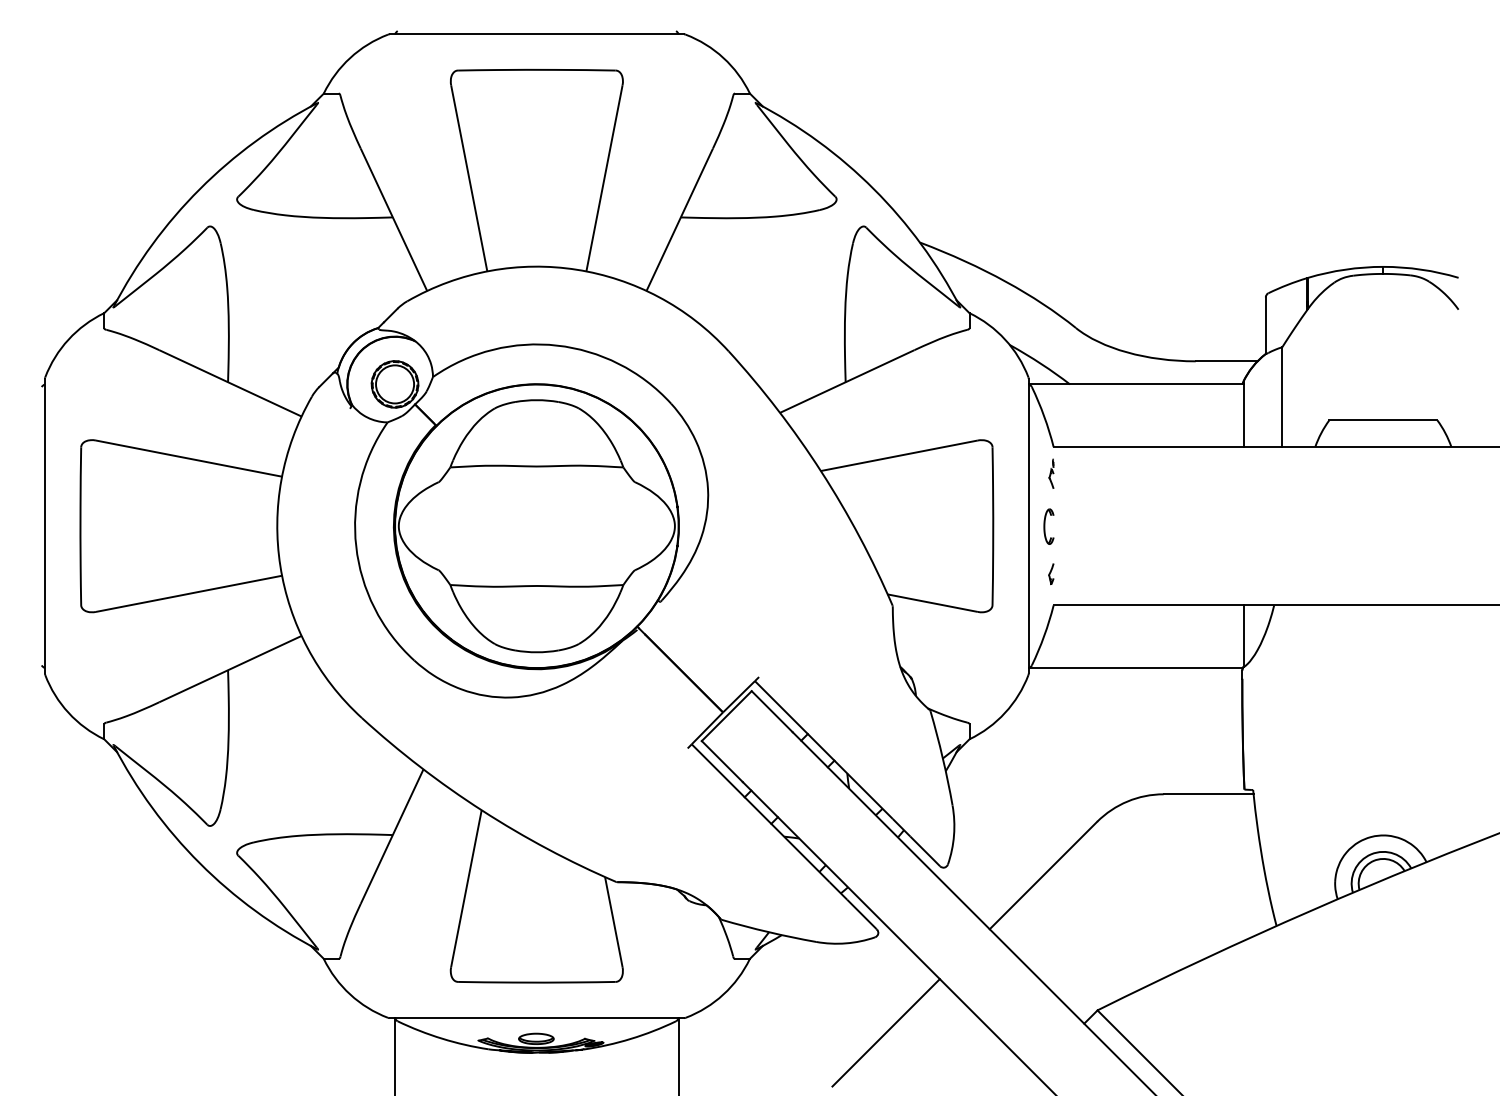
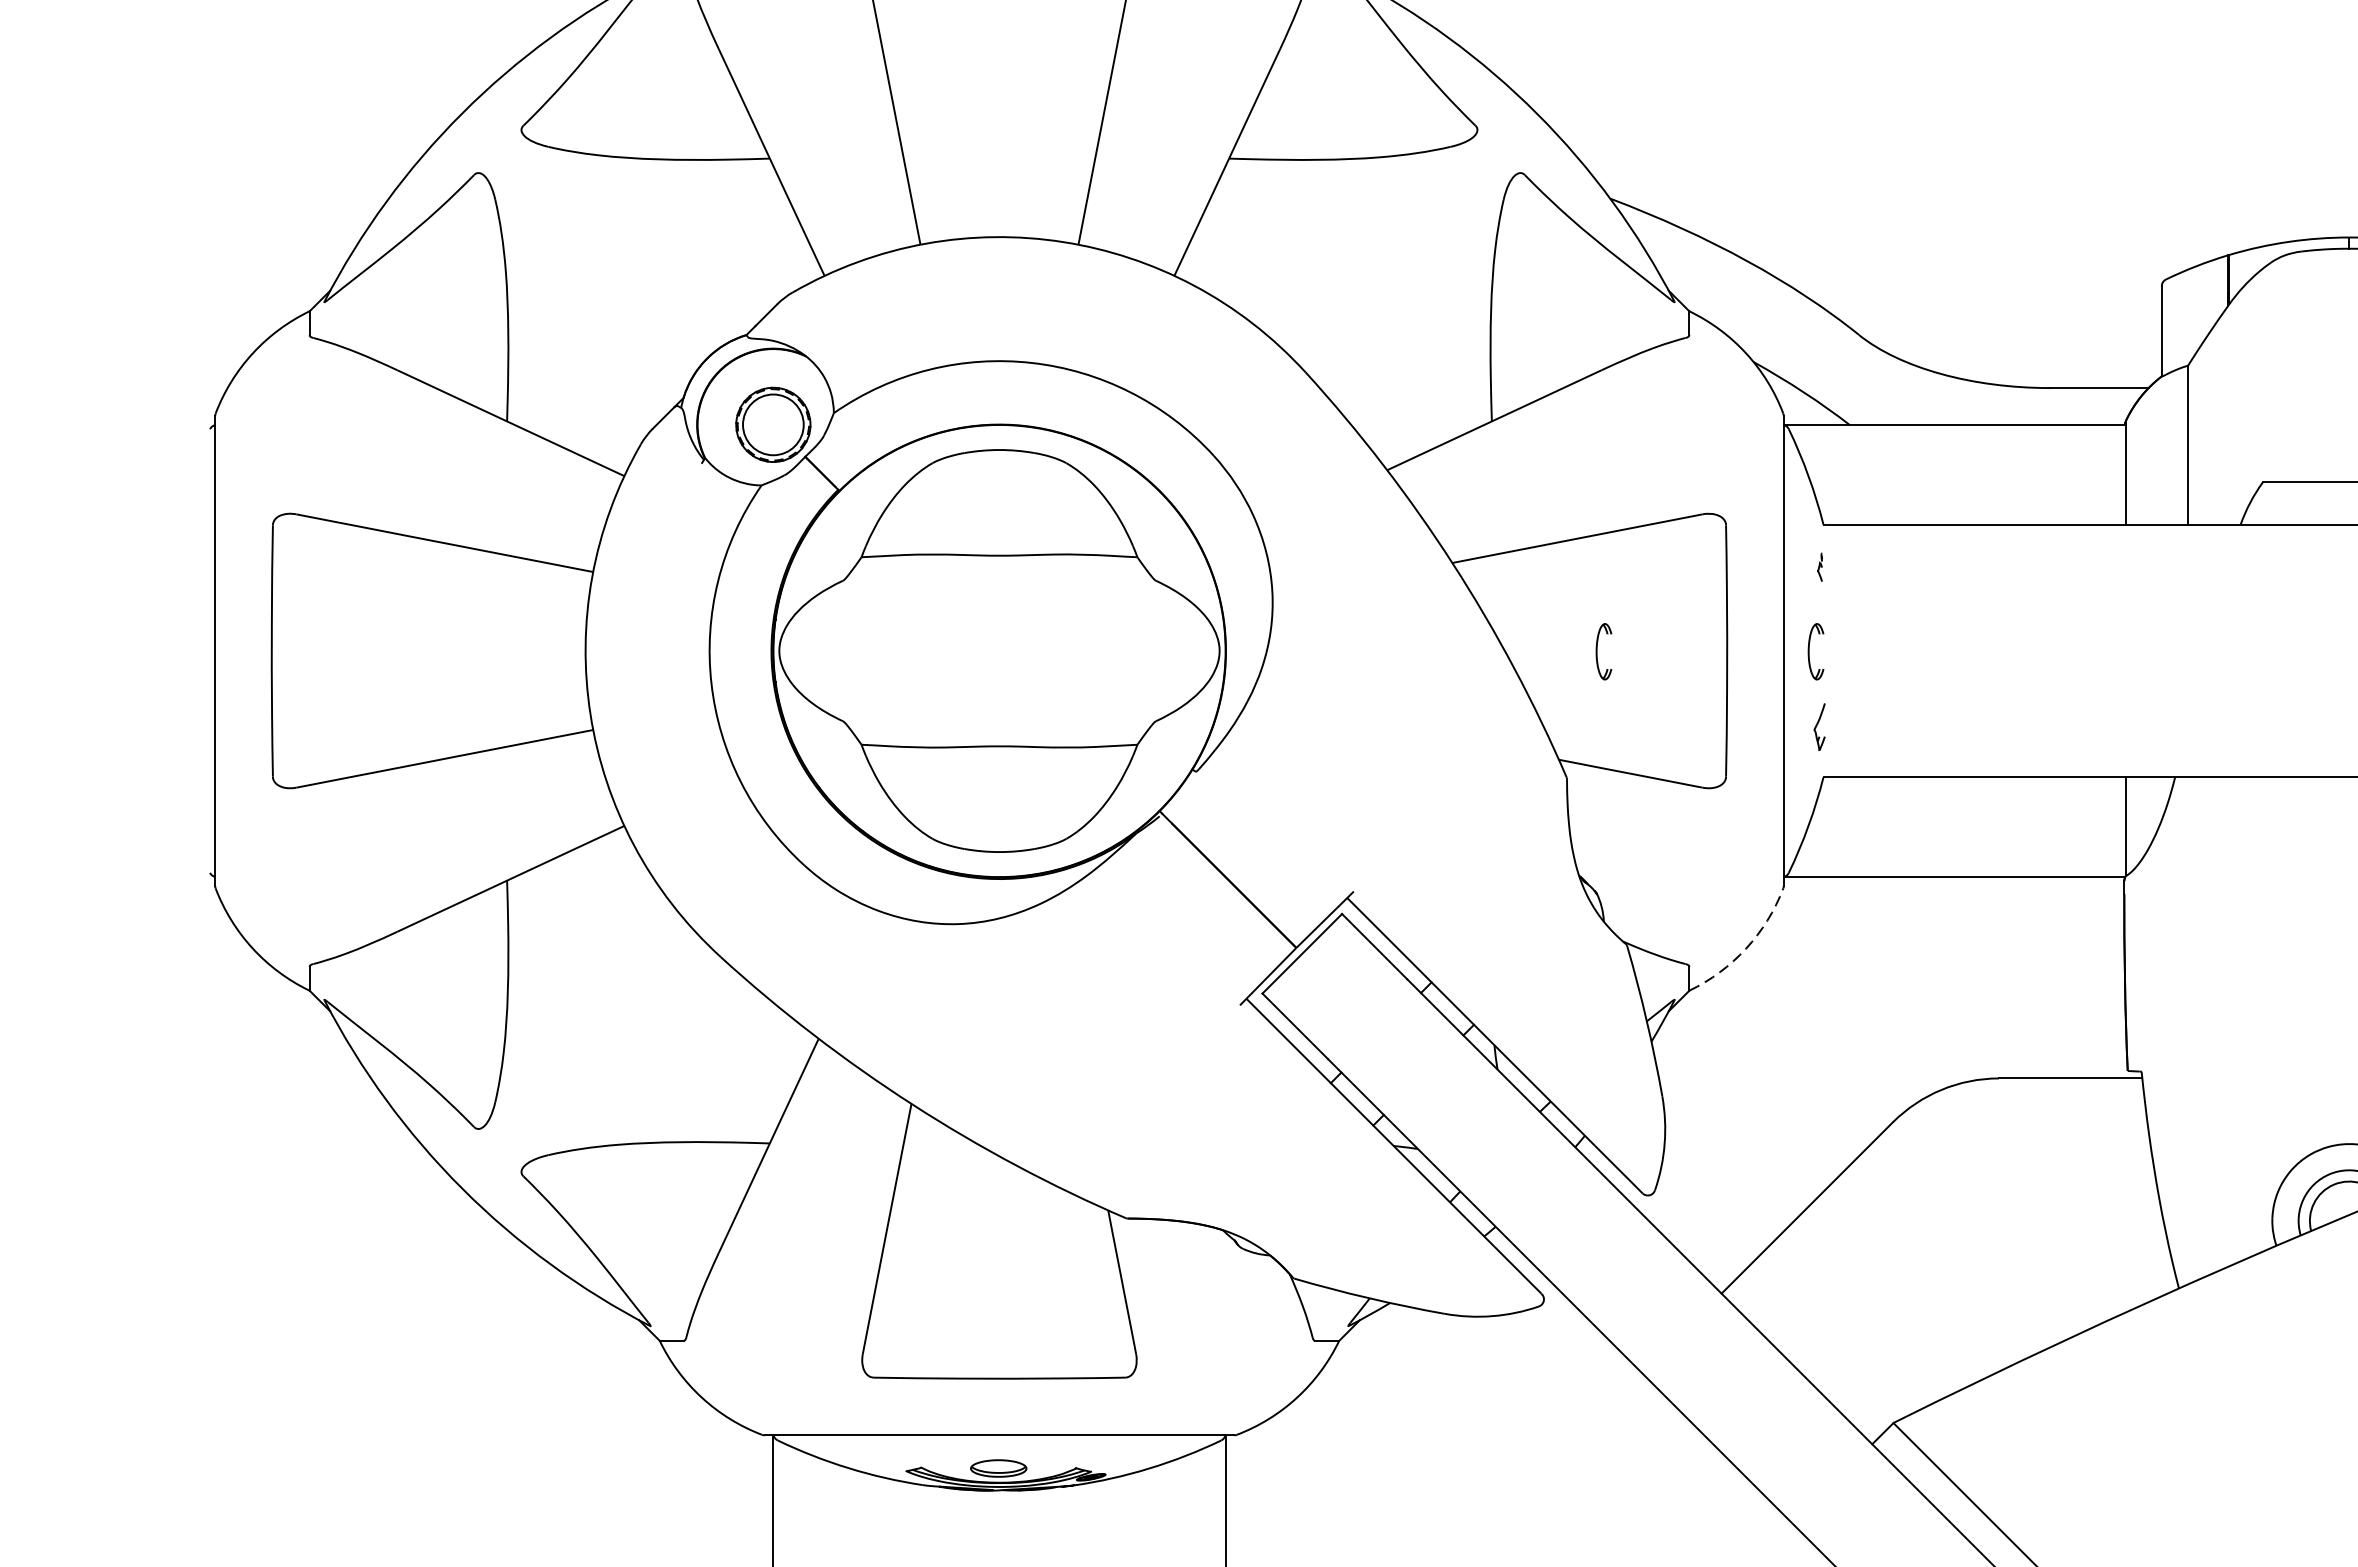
part: (1051, 473) -> (1820, 566), size x0.6
part: (915, 526) -> (1603, 651), added
part: (1051, 574) -> (1820, 727), size x1.4
arc: (1005, 712) -> (1746, 948), solid -> dashed
line: (885, 1032) -> (1555, 1458), removed

